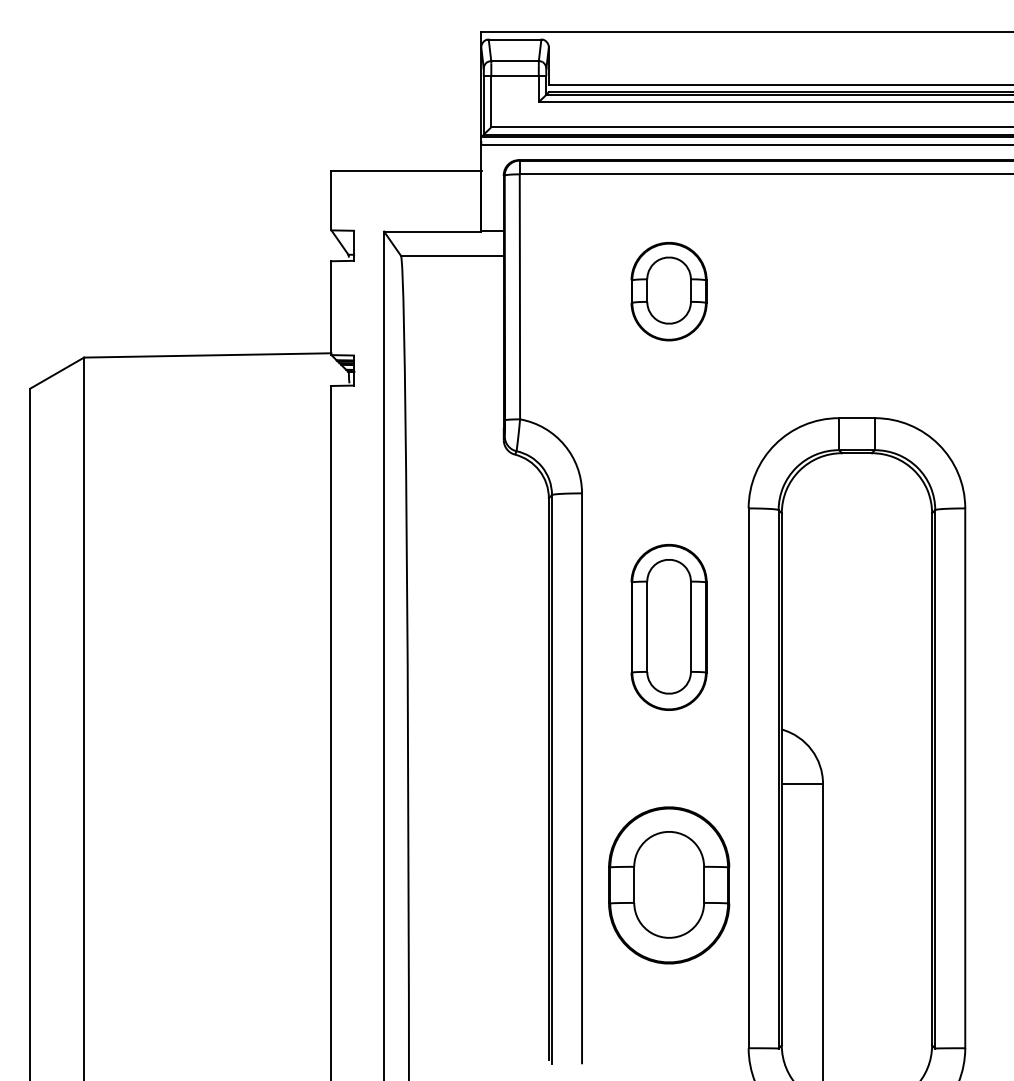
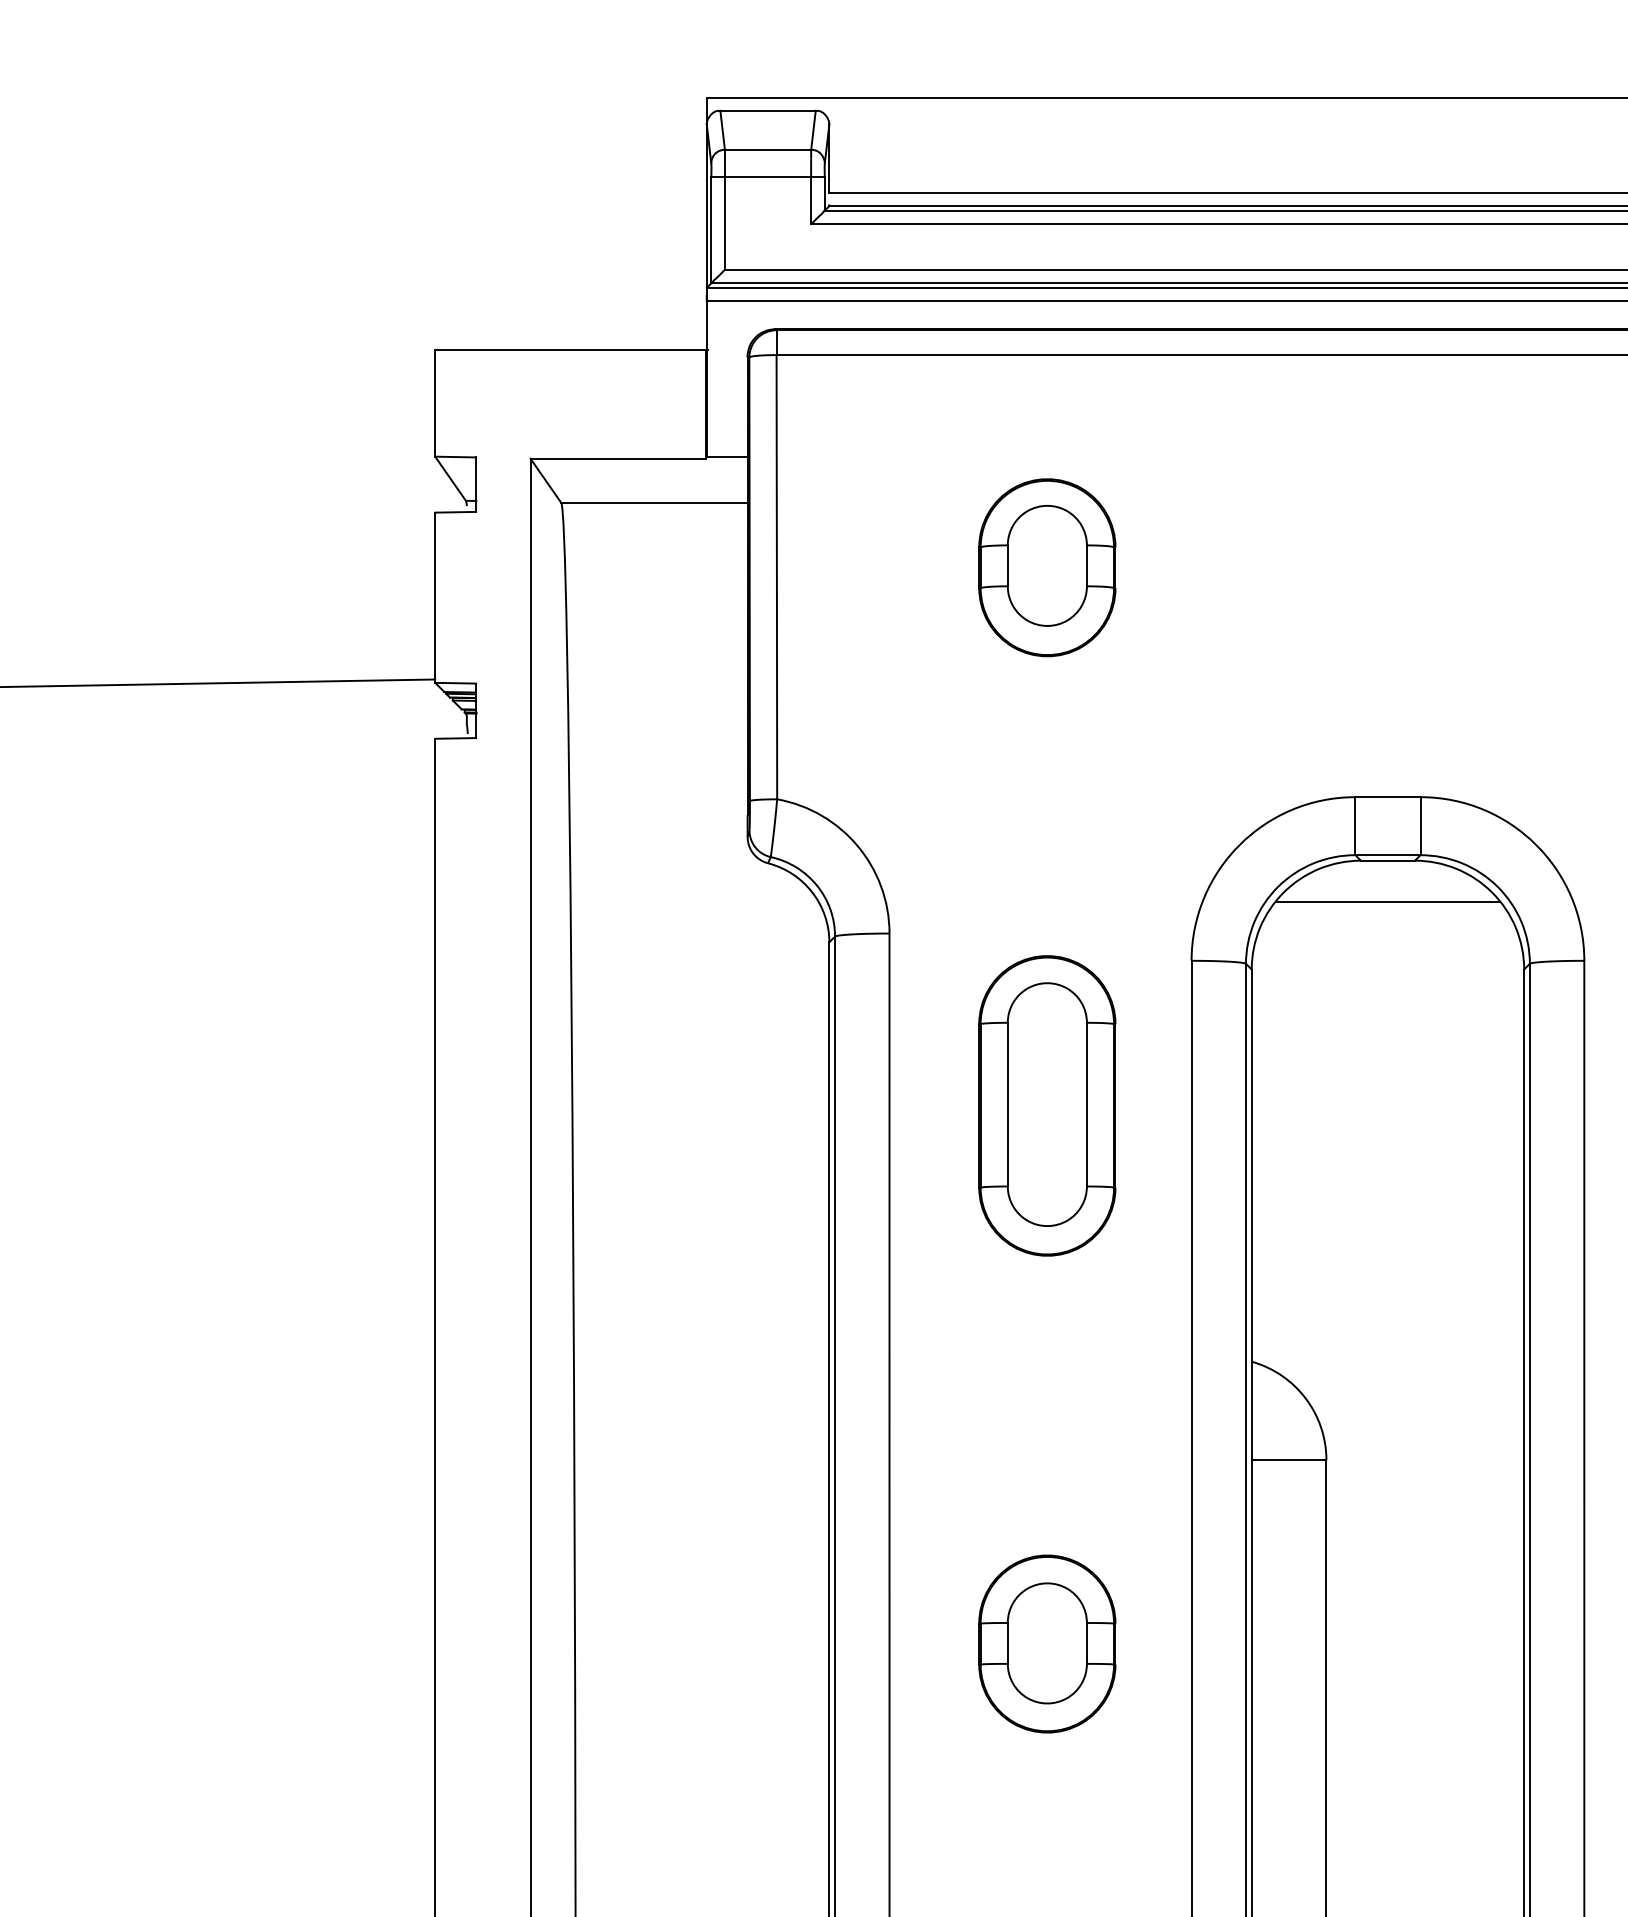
line: (856, 475) -> (1387, 901), added
part: (668, 627) -> (1046, 1105), moved
part: (668, 884) -> (1046, 1642), size x0.62

